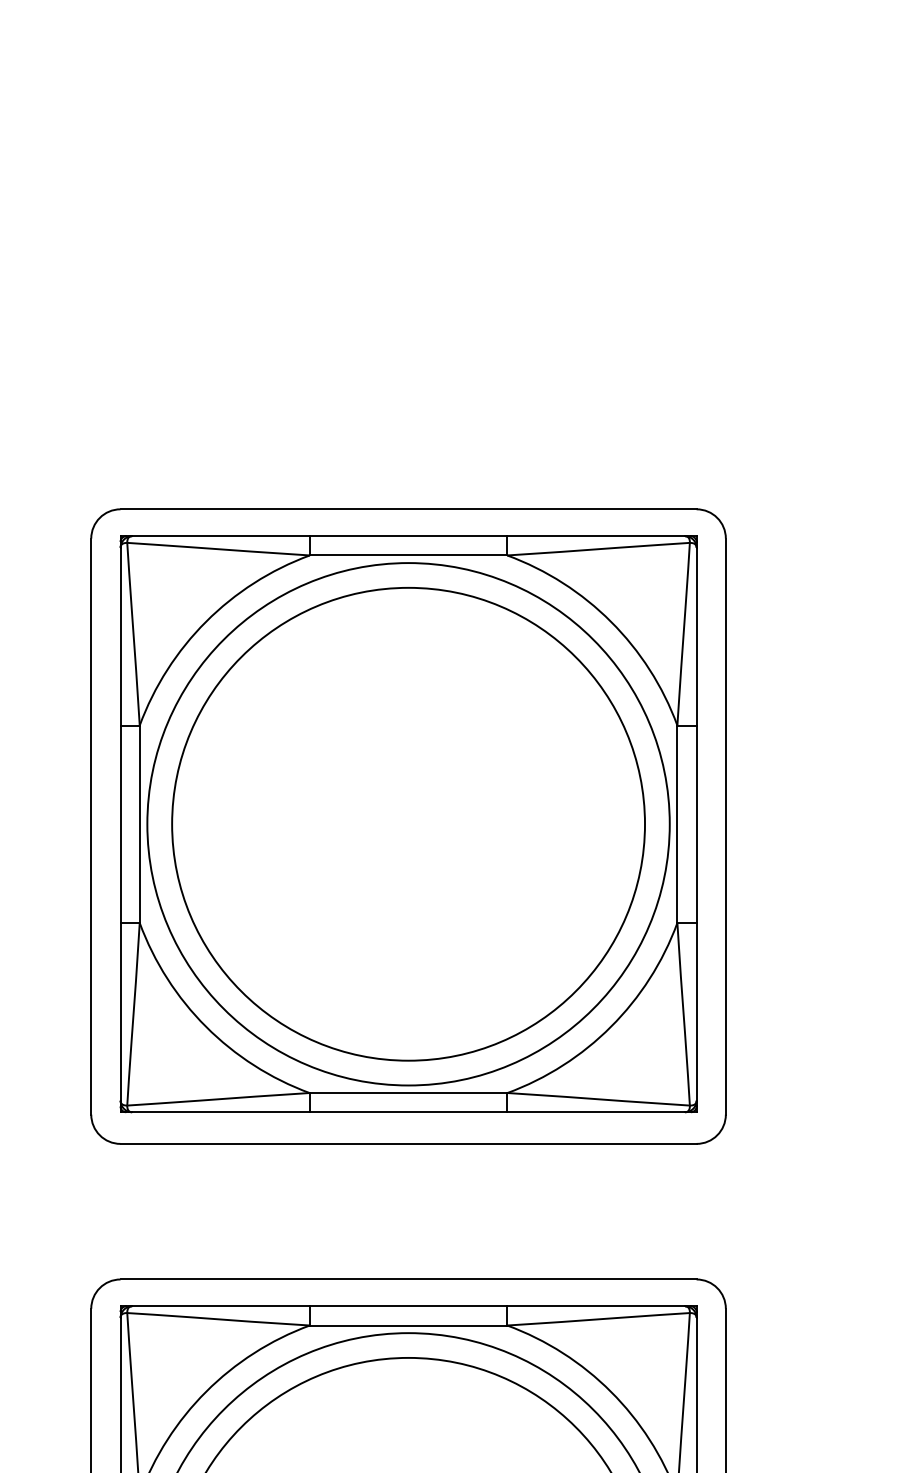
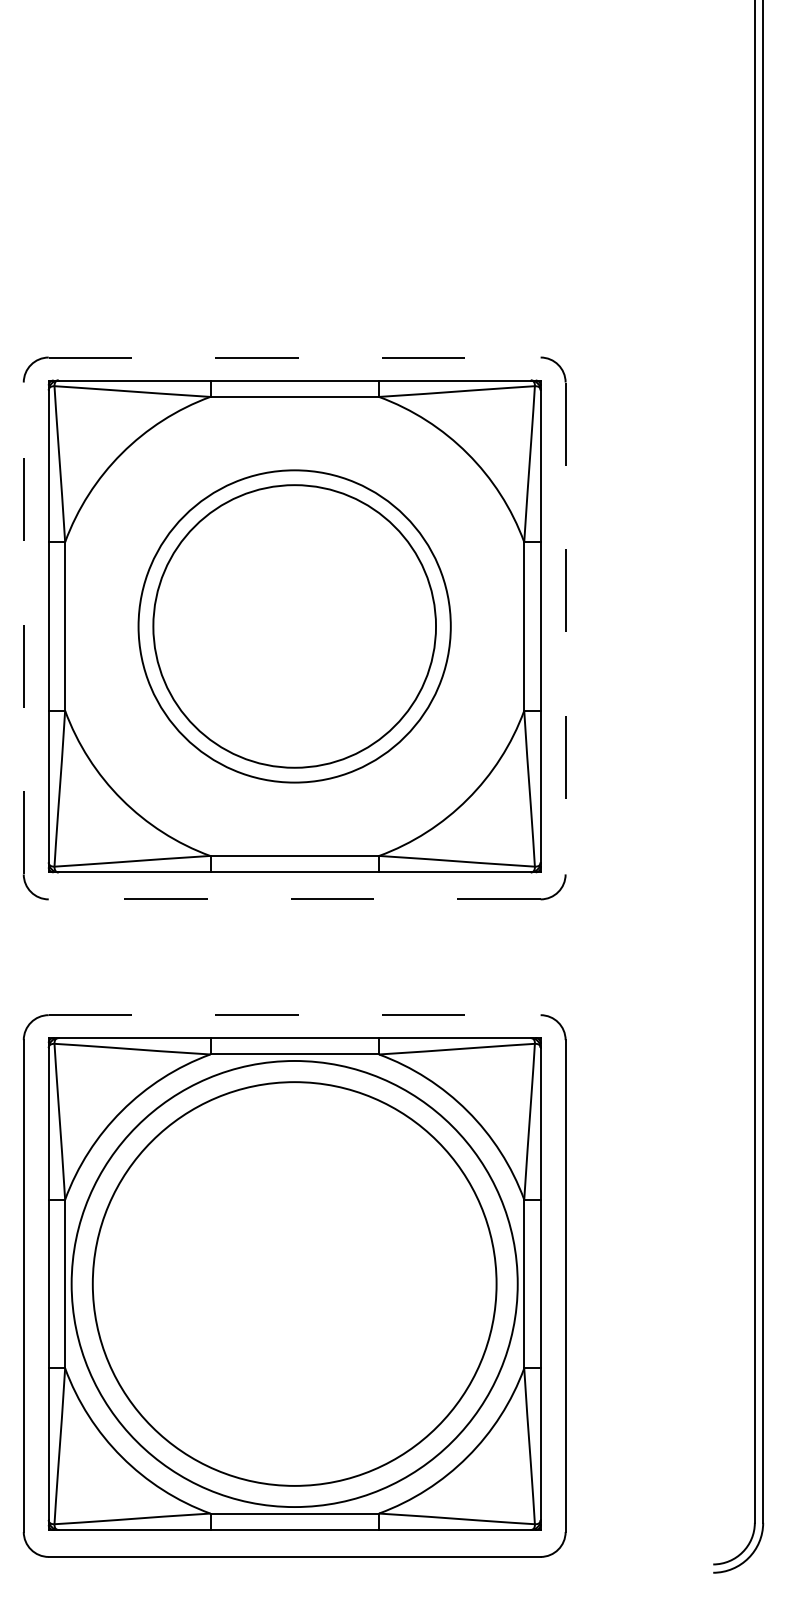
line: (408, 509) -> (294, 357), solid -> dashed
circle: (408, 824) -> (294, 626), size x0.7
circle: (408, 824) -> (294, 626), size x0.7
line: (90, 826) -> (23, 628), solid -> dashed
line: (725, 826) -> (565, 628), solid -> dashed
line: (408, 1144) -> (294, 899), solid -> dashed
line: (408, 1279) -> (294, 1015), solid -> dashed

